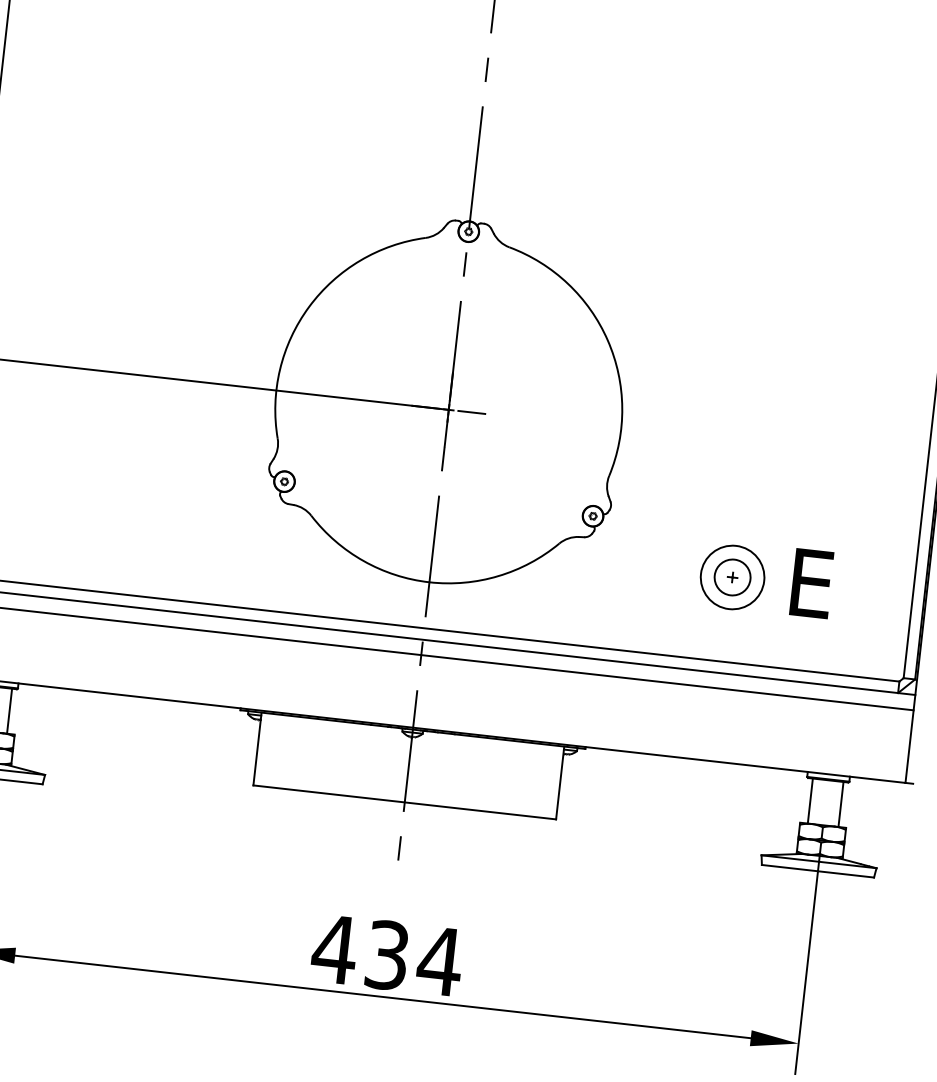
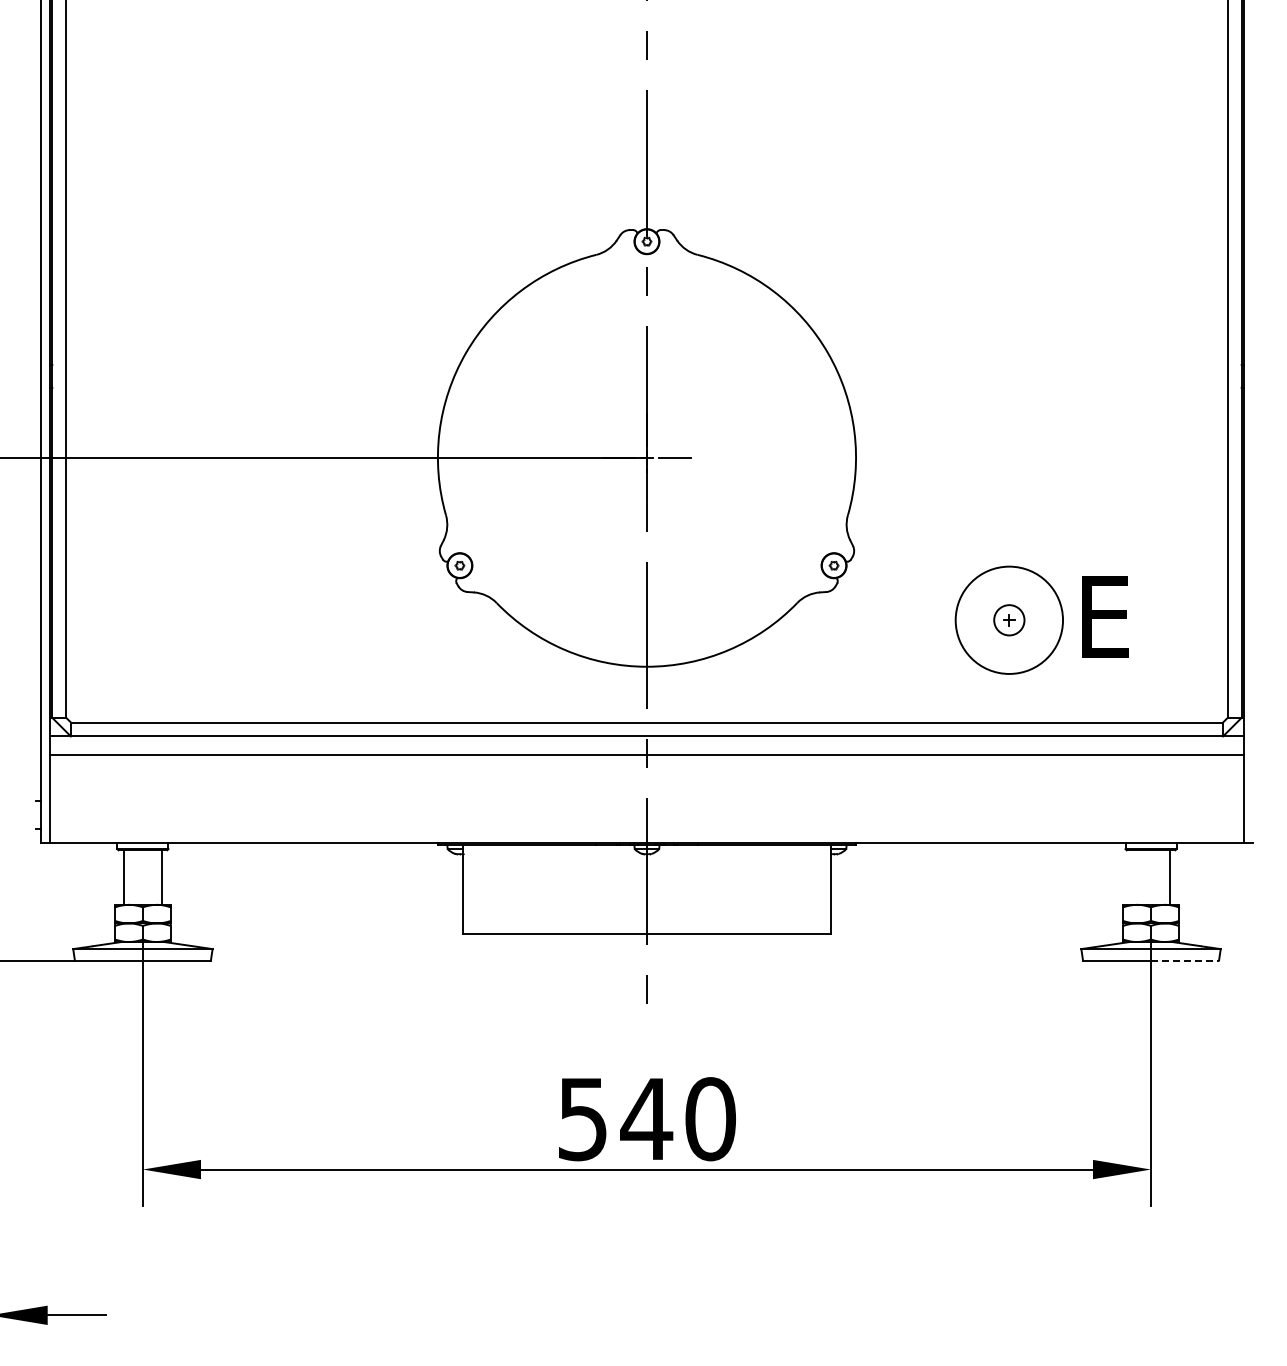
circle: (732, 576) -> (1009, 619), size x0.7
circle: (732, 576) -> (1009, 619), size x1.4
line: (810, 801) -> (1132, 877), removed
line: (846, 874) -> (1185, 960), solid -> dashed
text: (387, 955) -> (646, 1119), 434 -> 540

